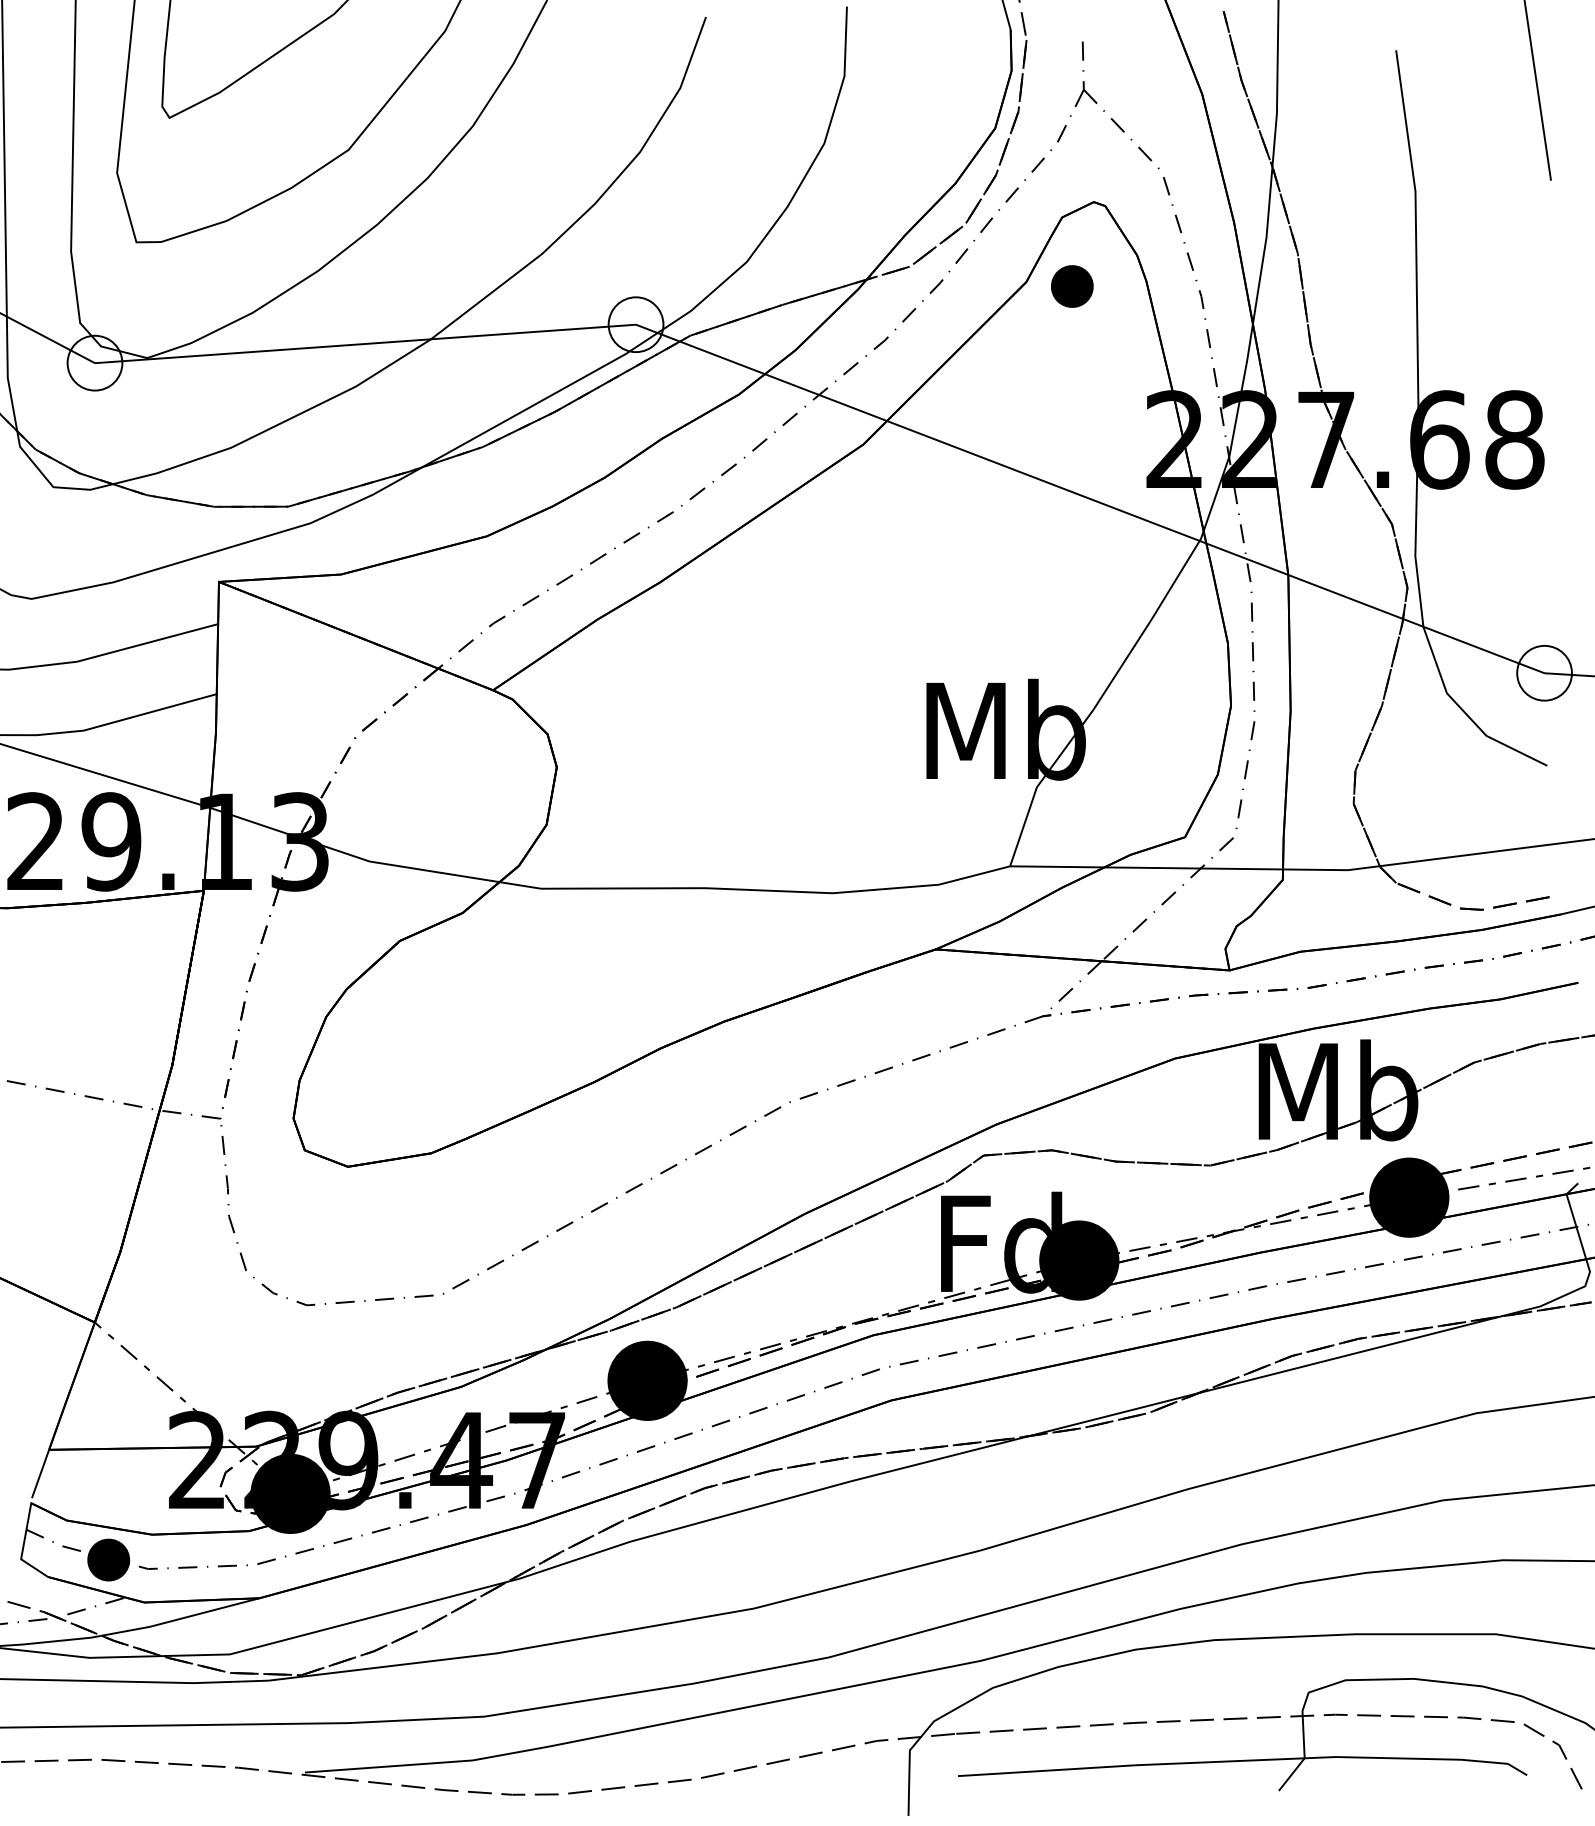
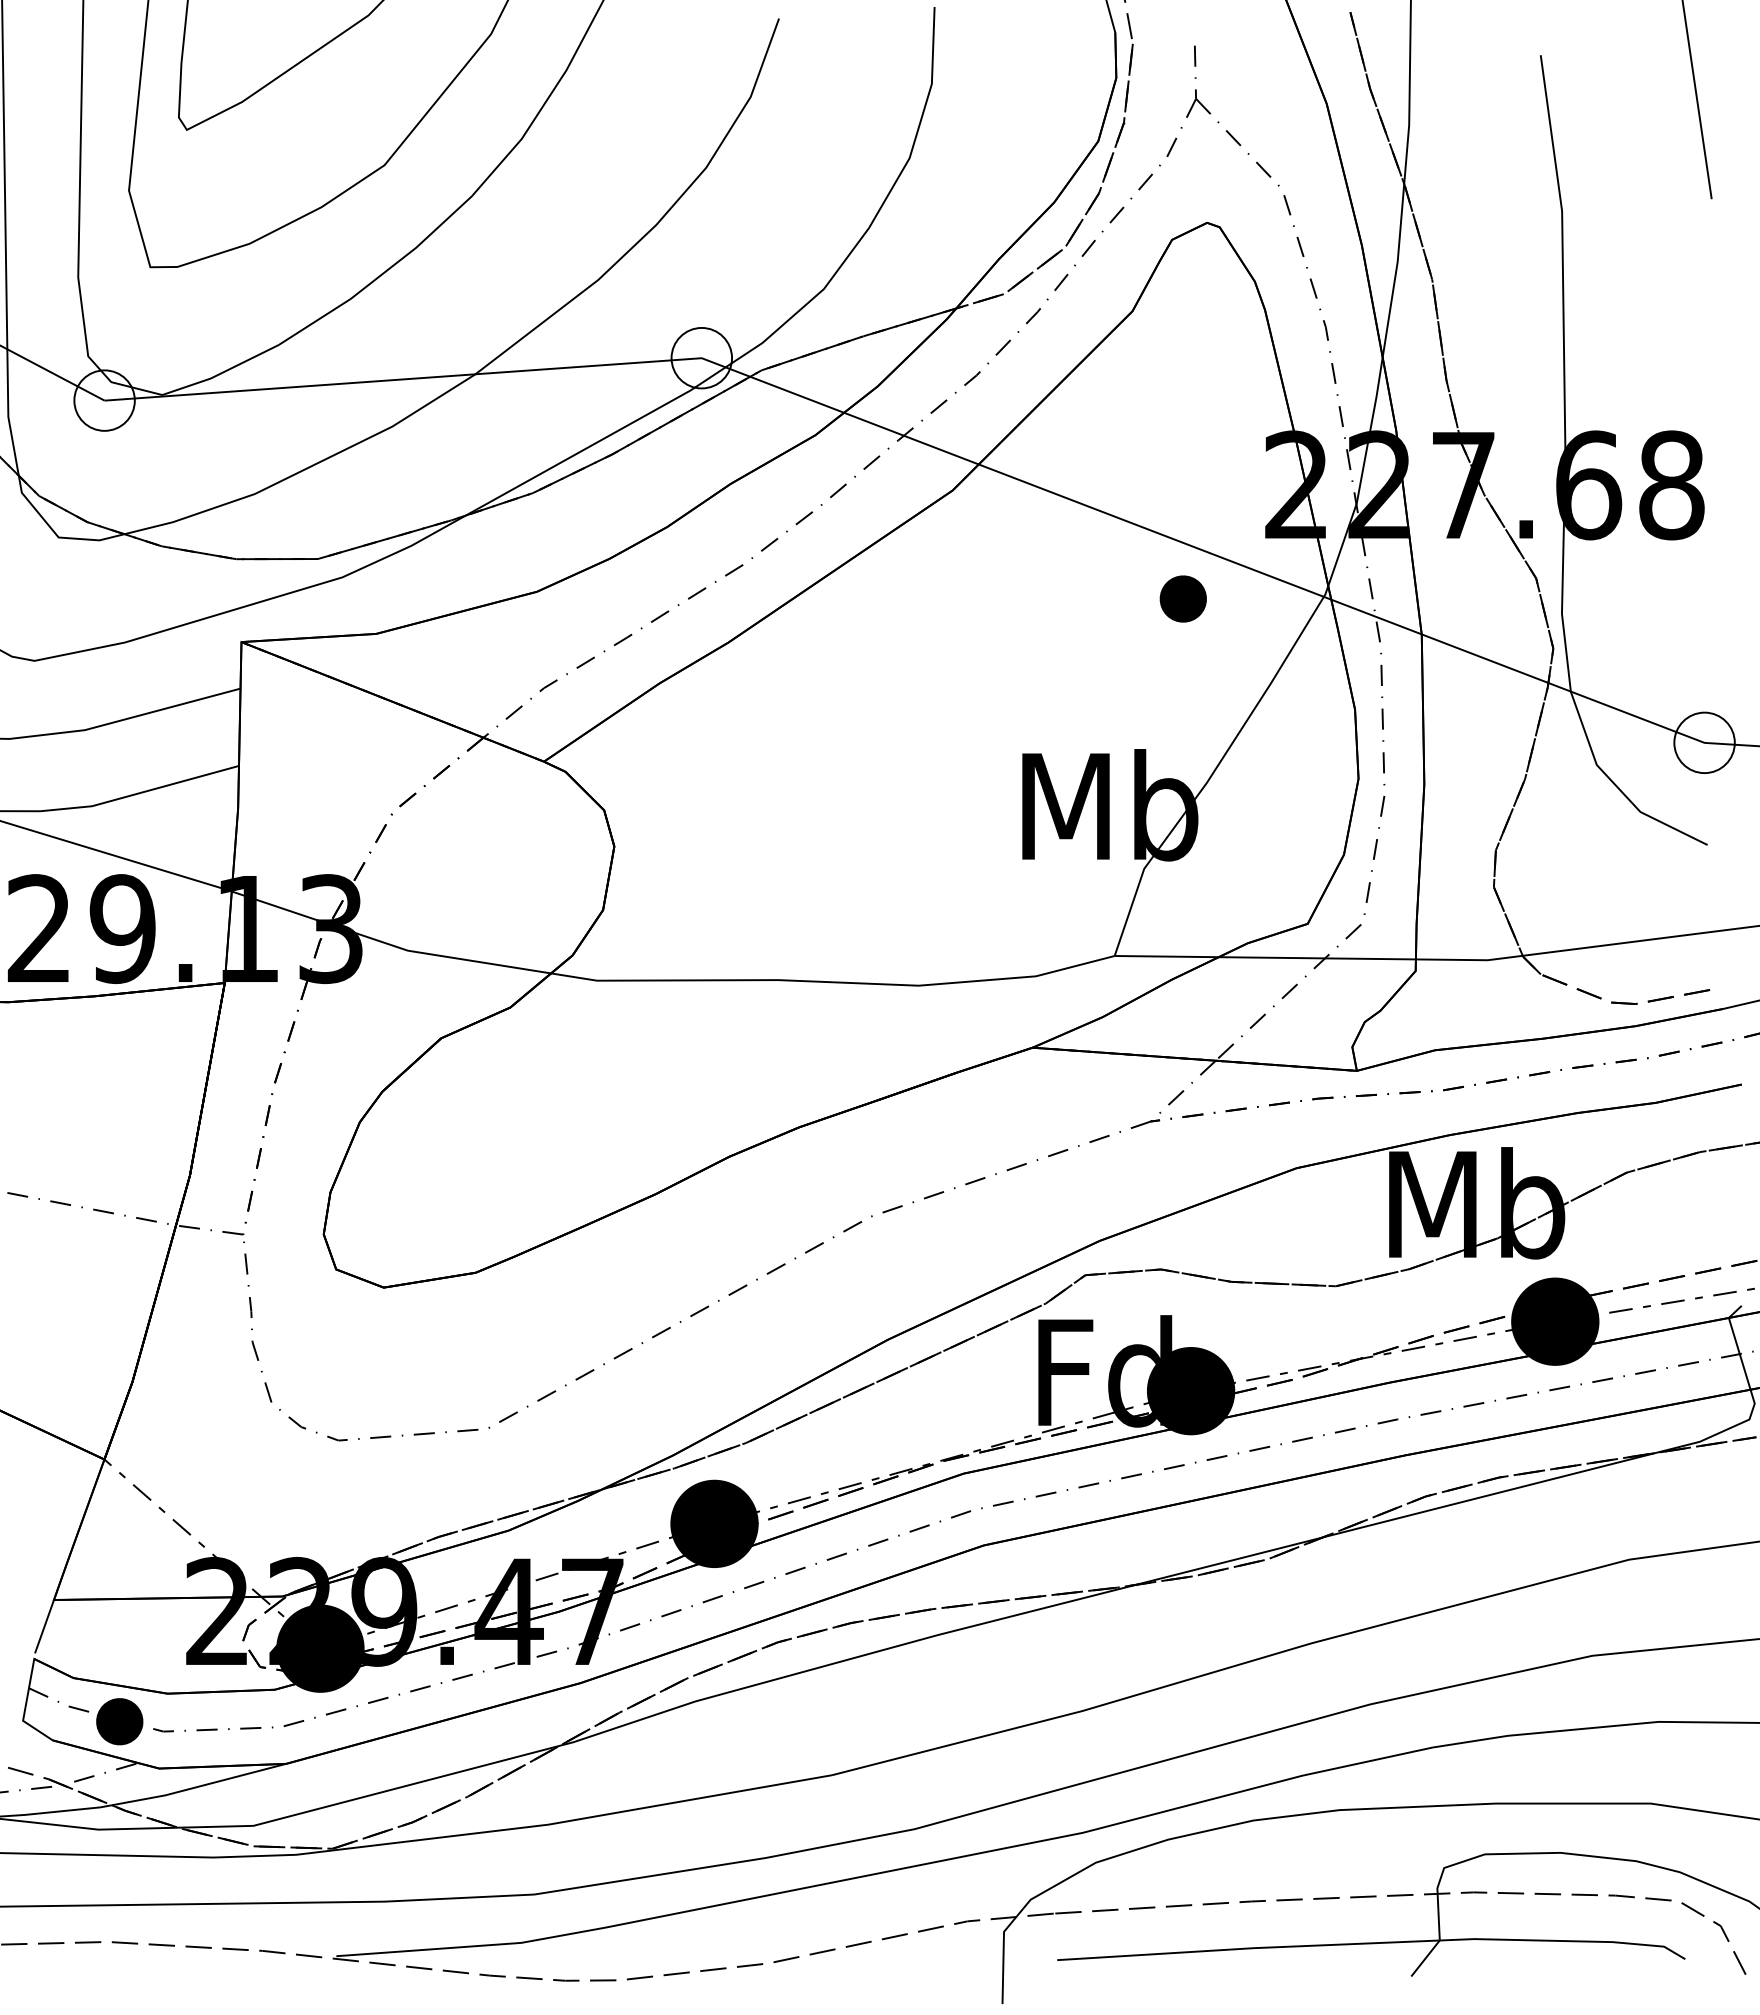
part: (1071, 286) -> (1182, 598), moved

